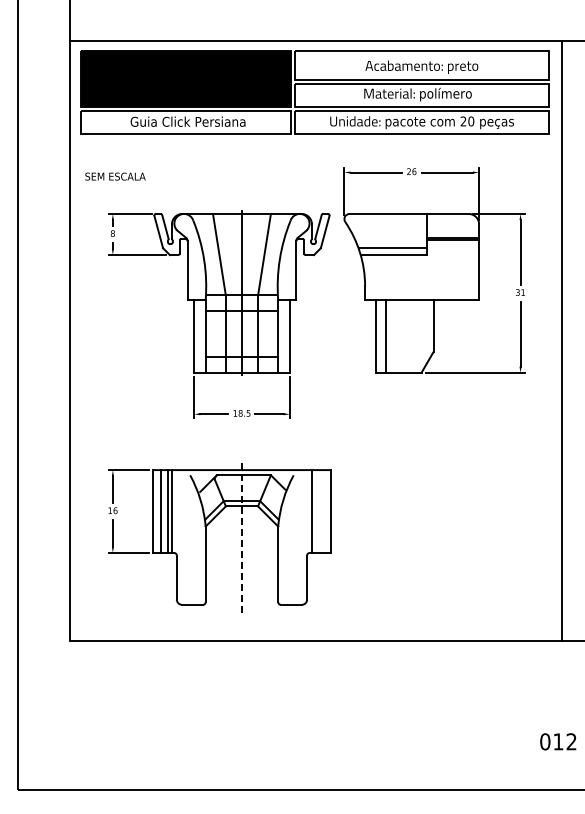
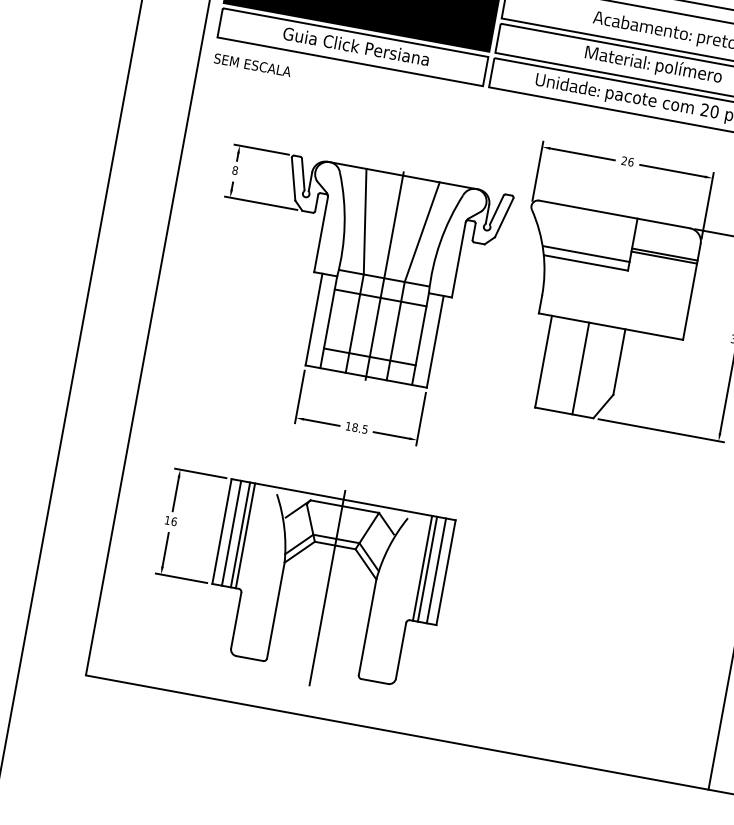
text: (115, 176) -> (252, 65), moved
line: (385, 336) -> (580, 368), moved
line: (315, 511) -> (427, 569), added
line: (322, 511) -> (435, 570), added
line: (241, 540) -> (326, 588), dashed -> solid

